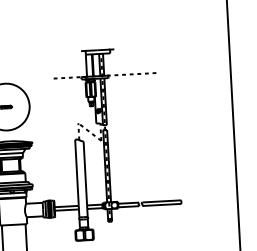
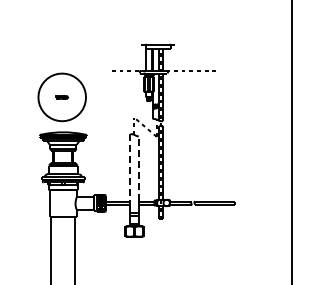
line: (77, 172) -> (130, 167), solid -> dashed
line: (85, 172) -> (138, 168), solid -> dashed

